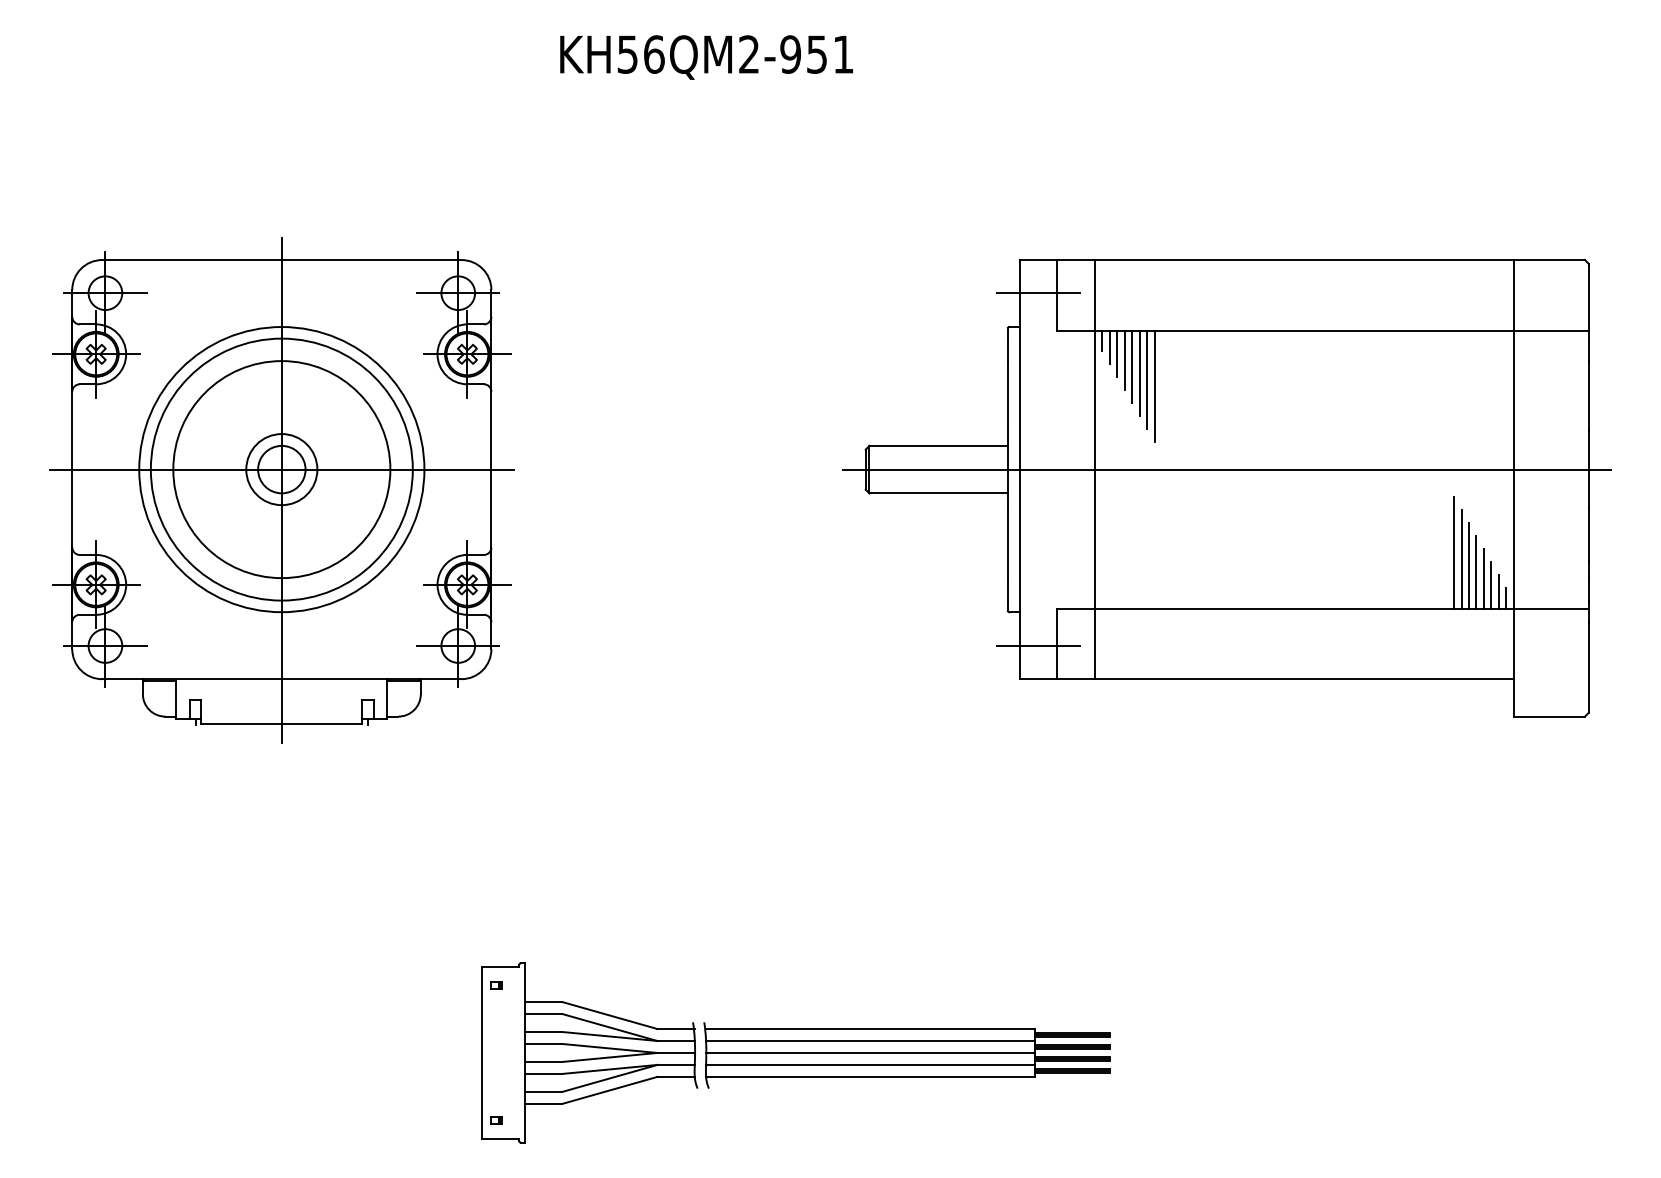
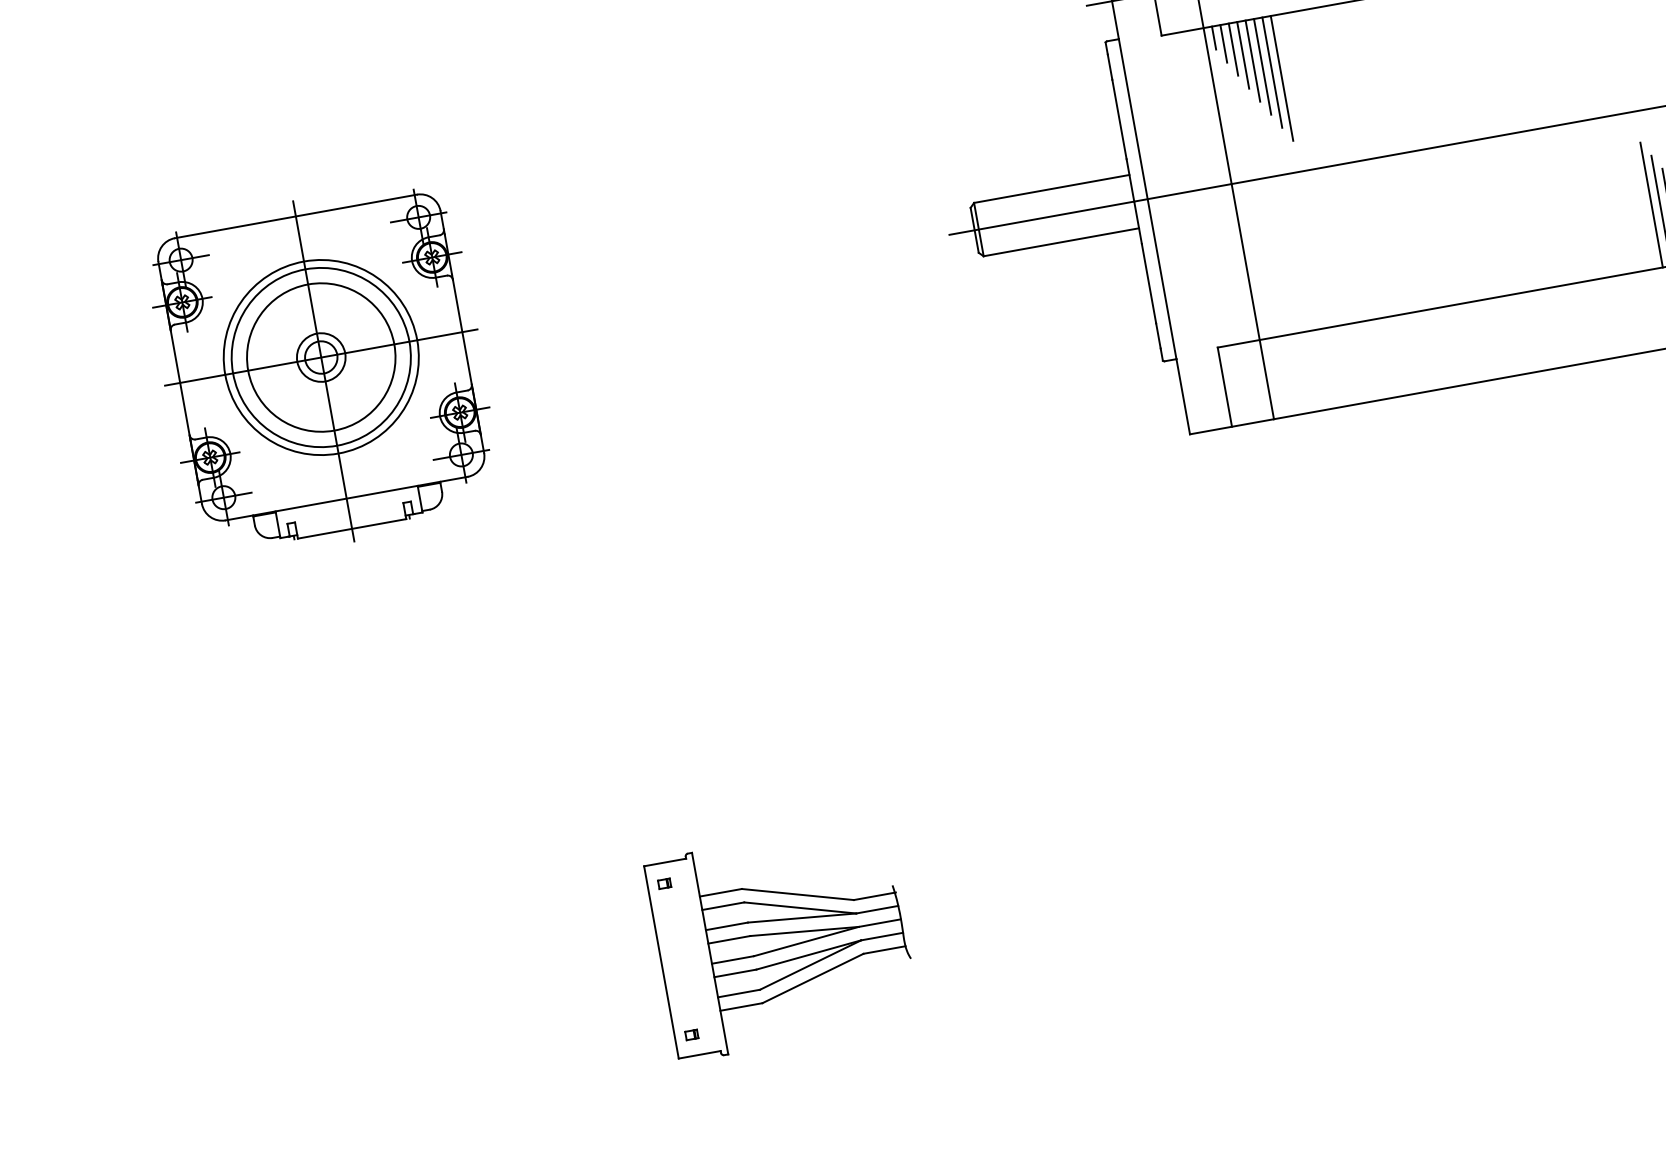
part: (281, 490) -> (323, 371), size x0.6
line: (1038, 646) -> (1204, 393), removed
part: (906, 1055) -> (1138, 879), removed

